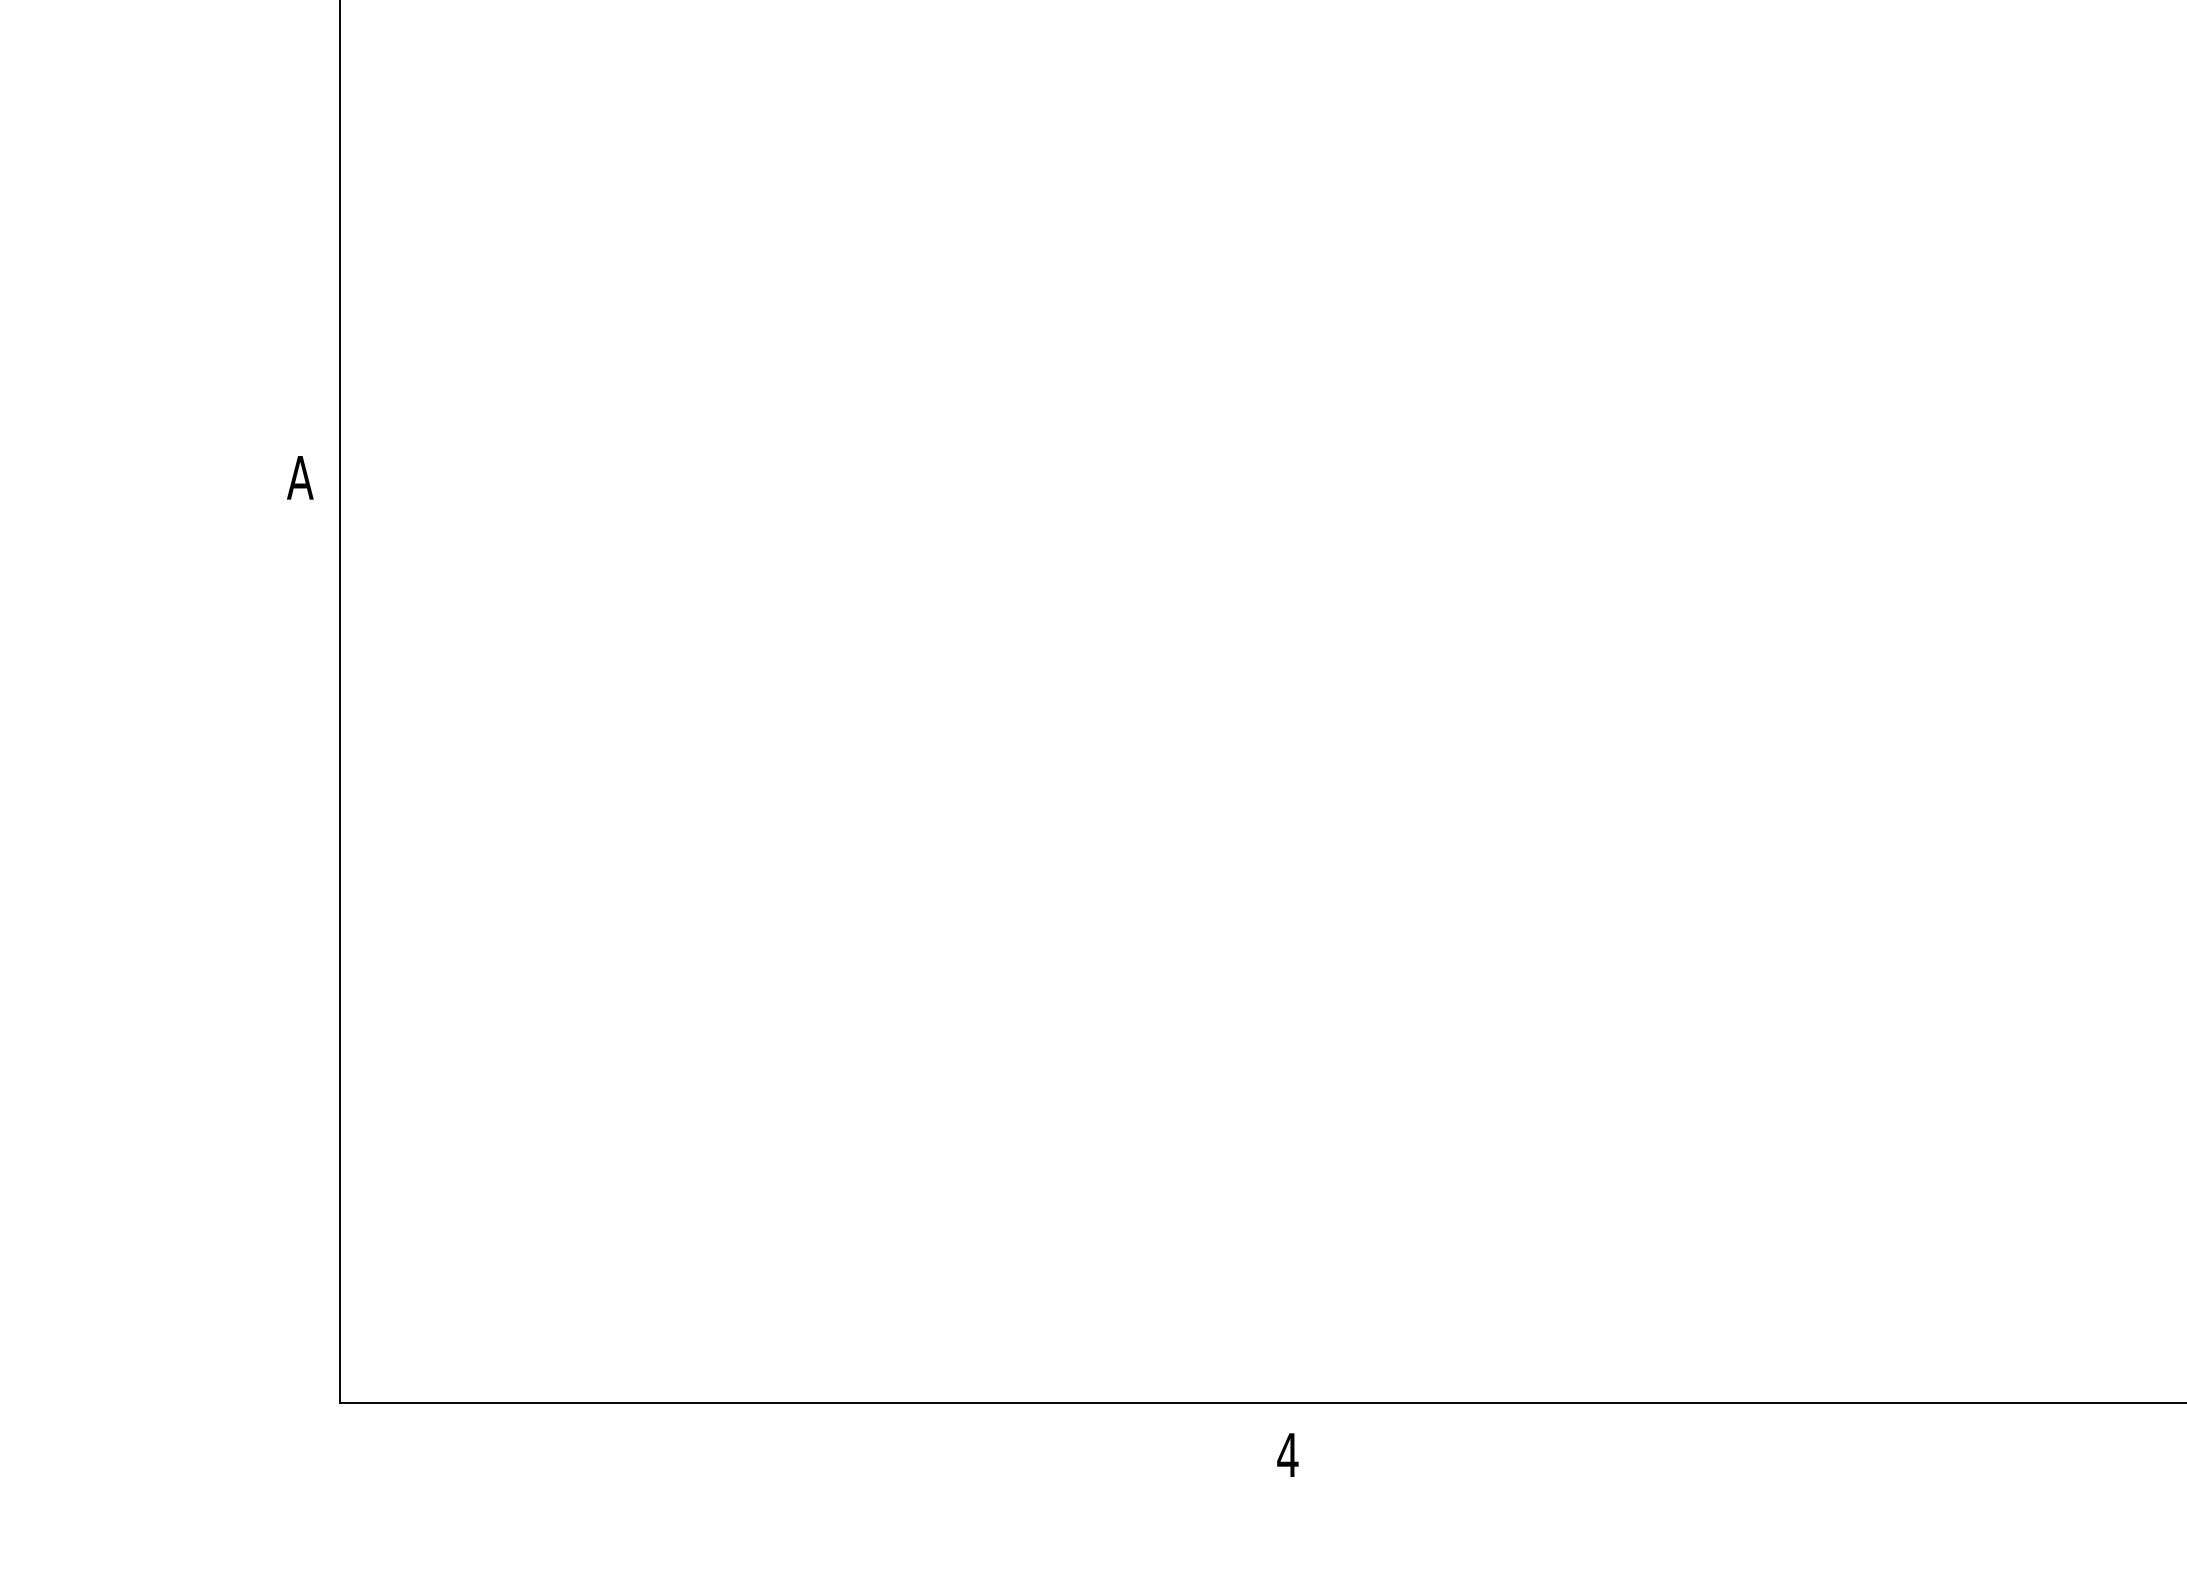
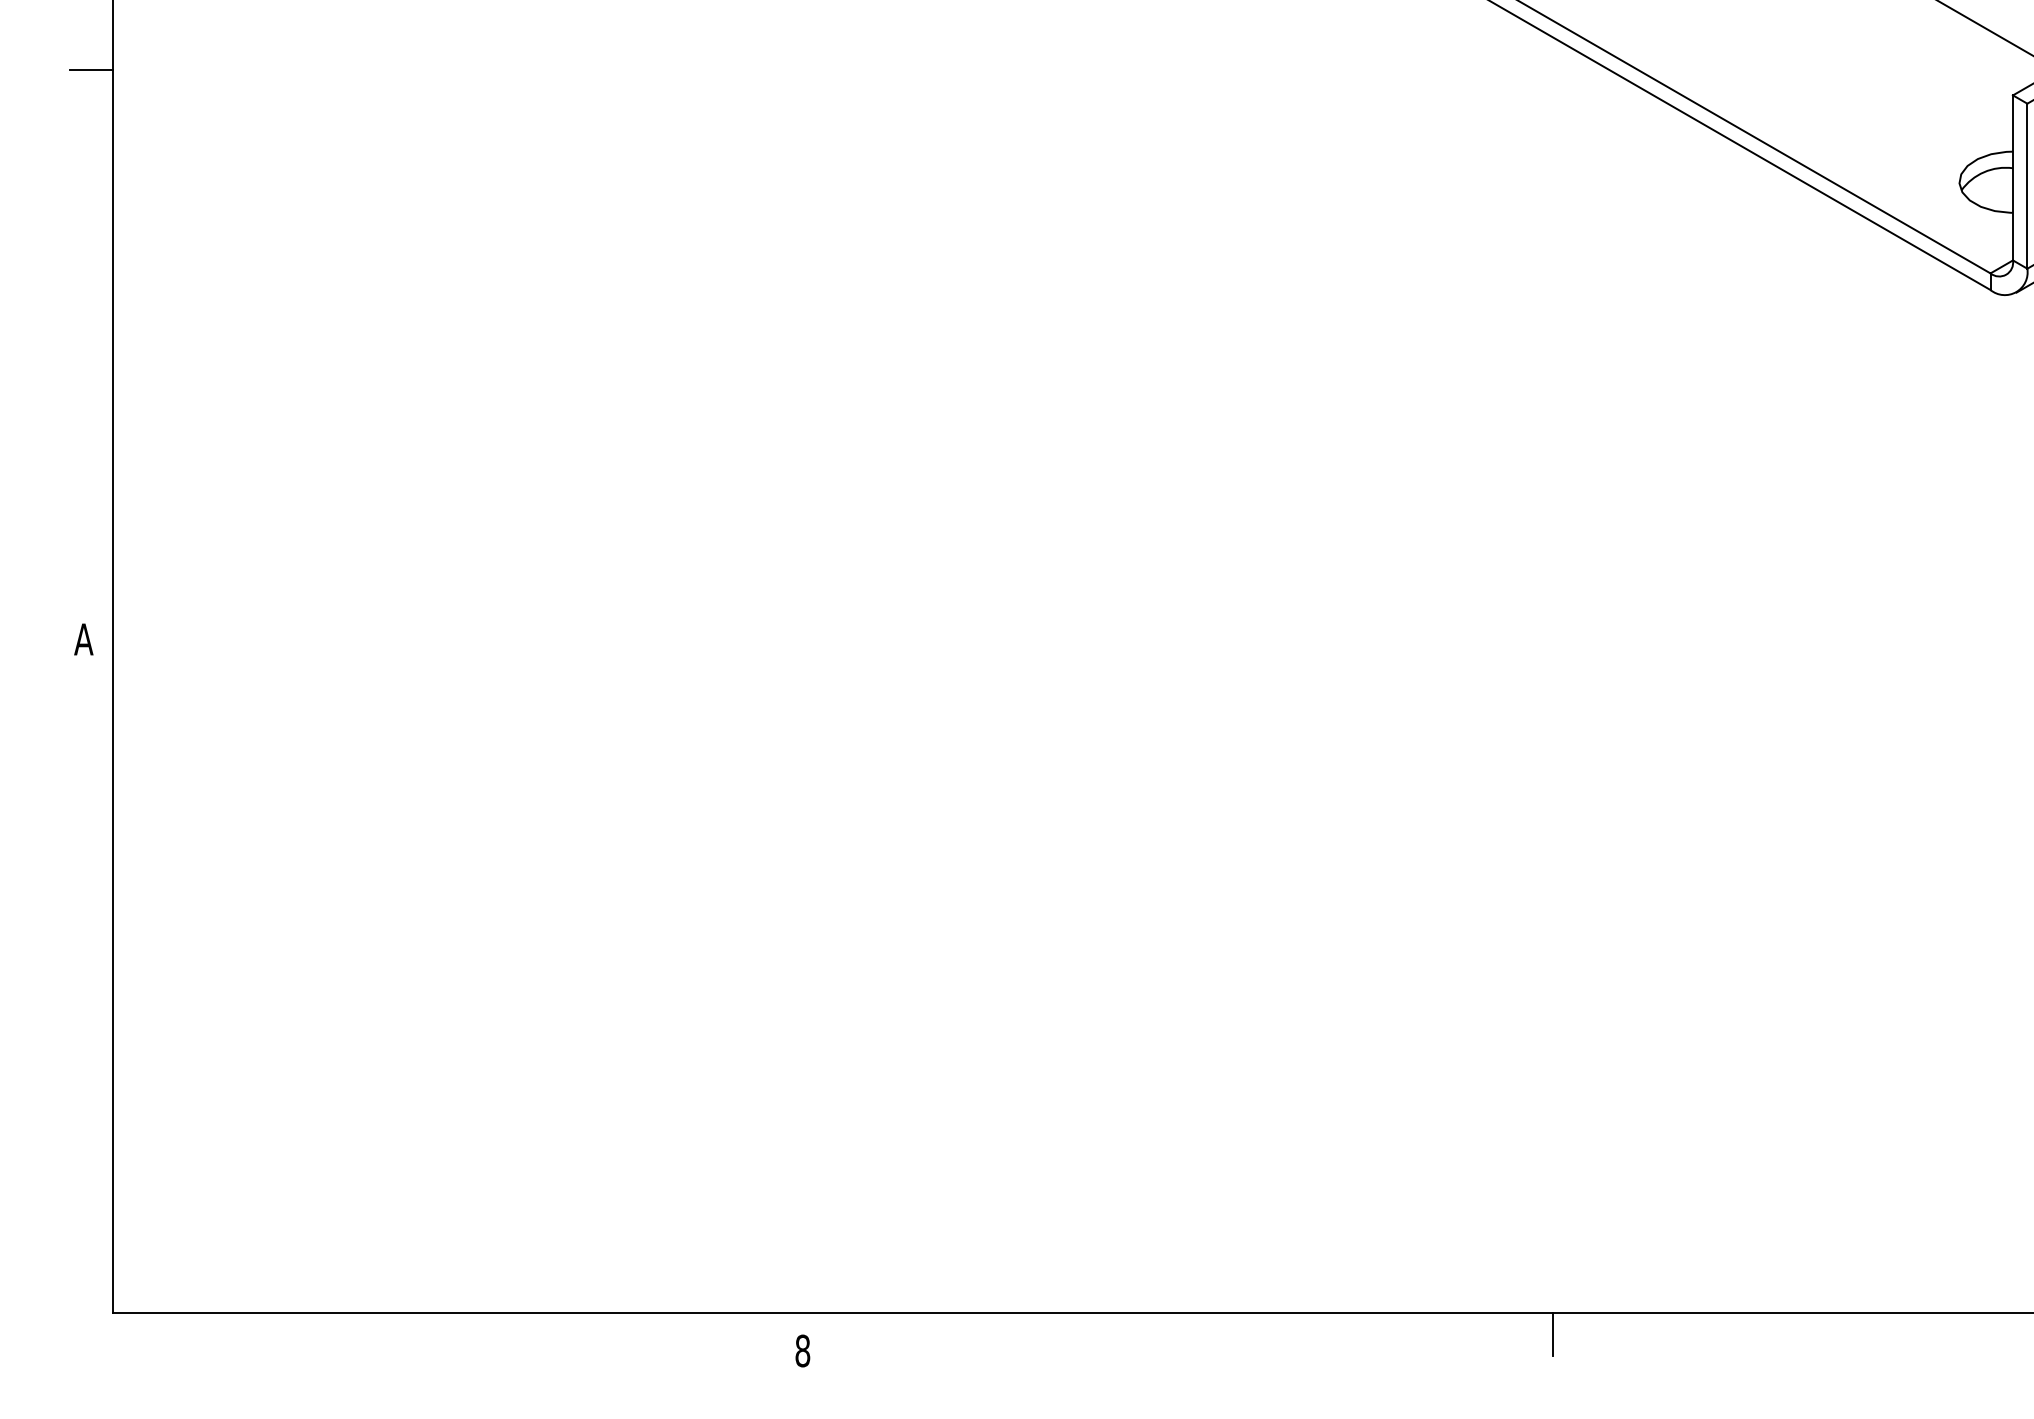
text: (1287, 1454) -> (802, 1350), 4 -> 8

